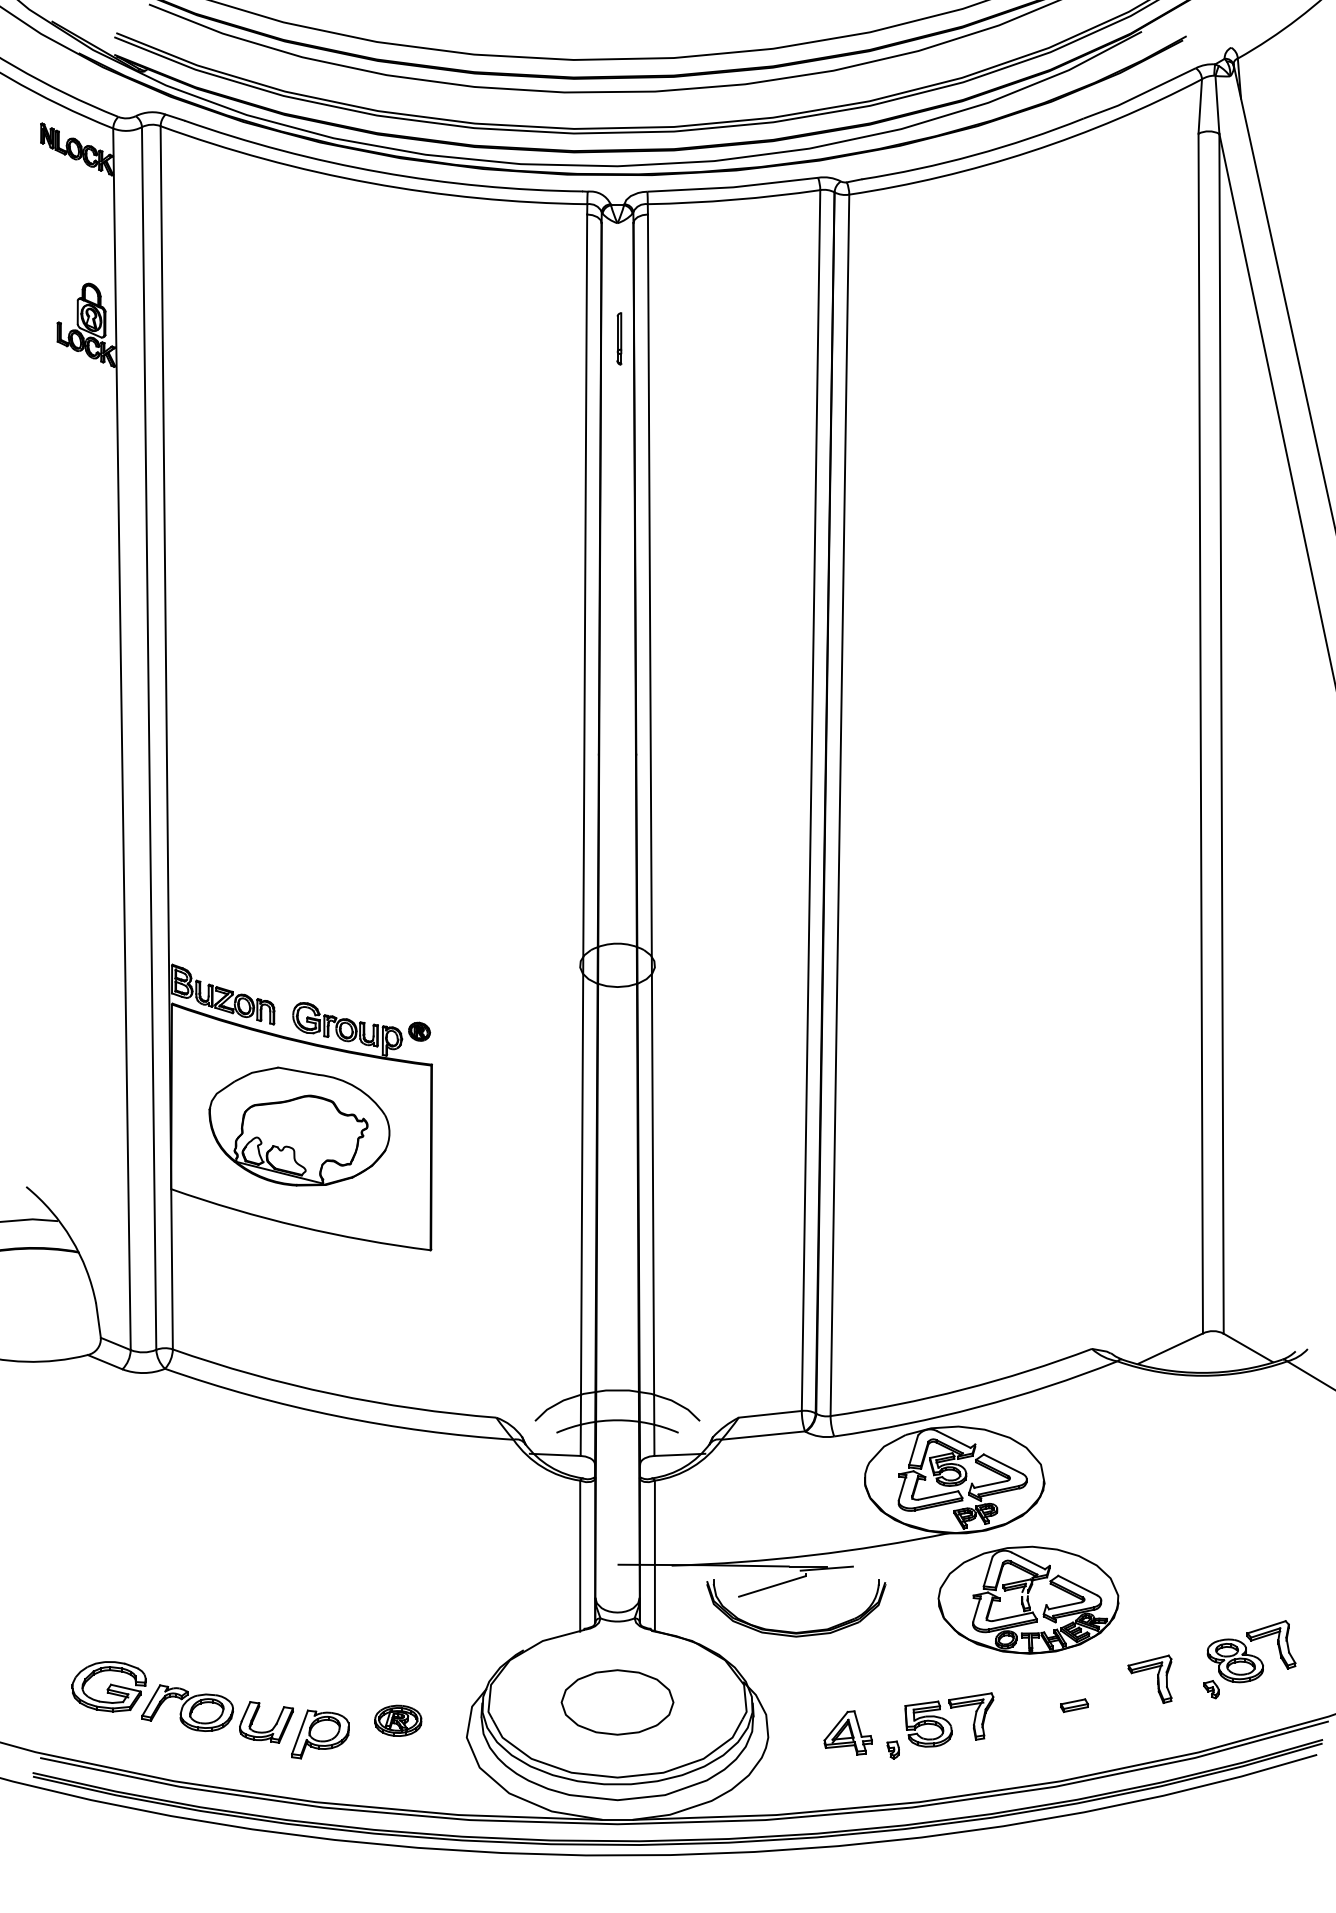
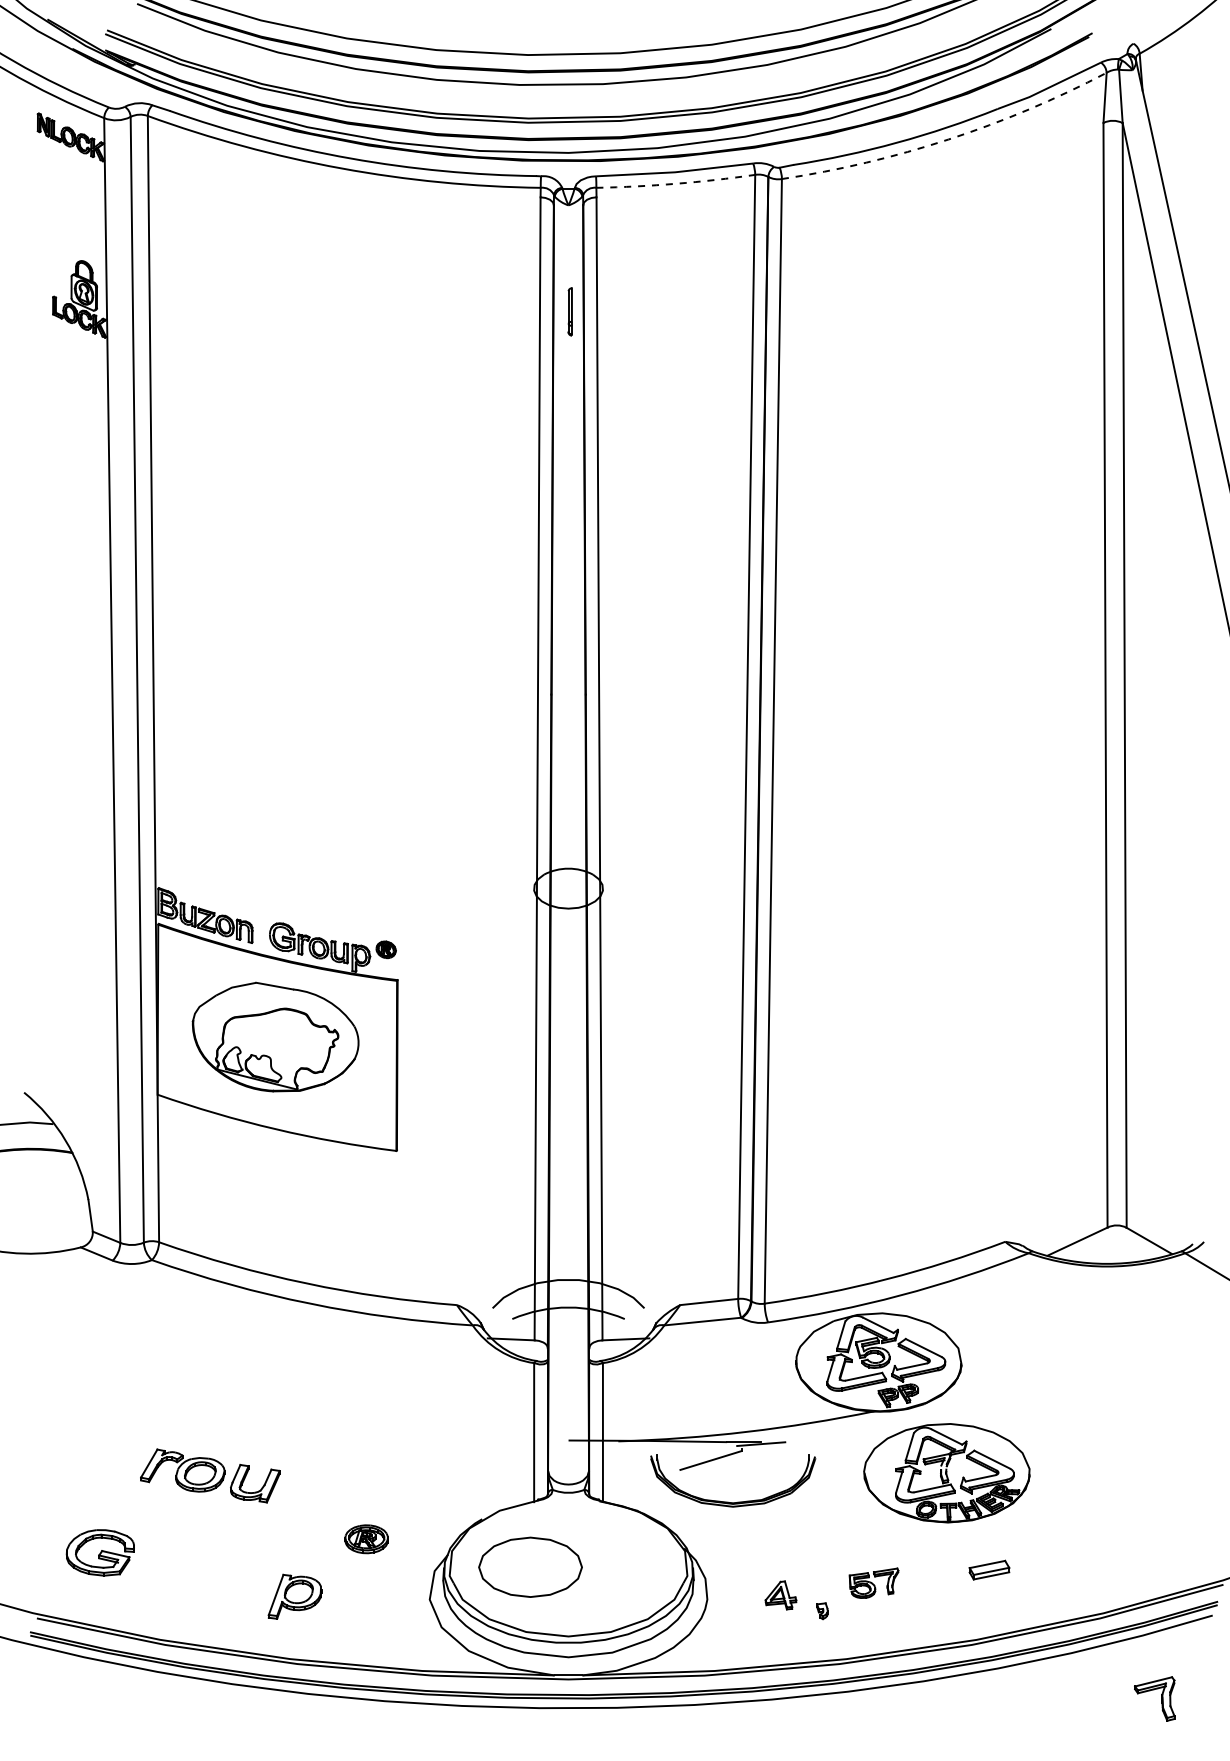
arc: (1030, 151) -> (948, 139), solid -> dashed
arc: (734, 199) -> (676, 183), solid -> dashed
part: (1249, 1659) -> (1150, 1527), removed
part: (1157, 1678) -> (1161, 1698), moved
part: (617, 1701) -> (530, 1566), moved
part: (1073, 1705) -> (988, 1570), size x1.6
part: (217, 1713) -> (210, 1475), moved
part: (948, 1718) -> (873, 1582), size x0.6
part: (398, 1721) -> (366, 1539), moved
part: (847, 1733) -> (780, 1595), size x0.7

